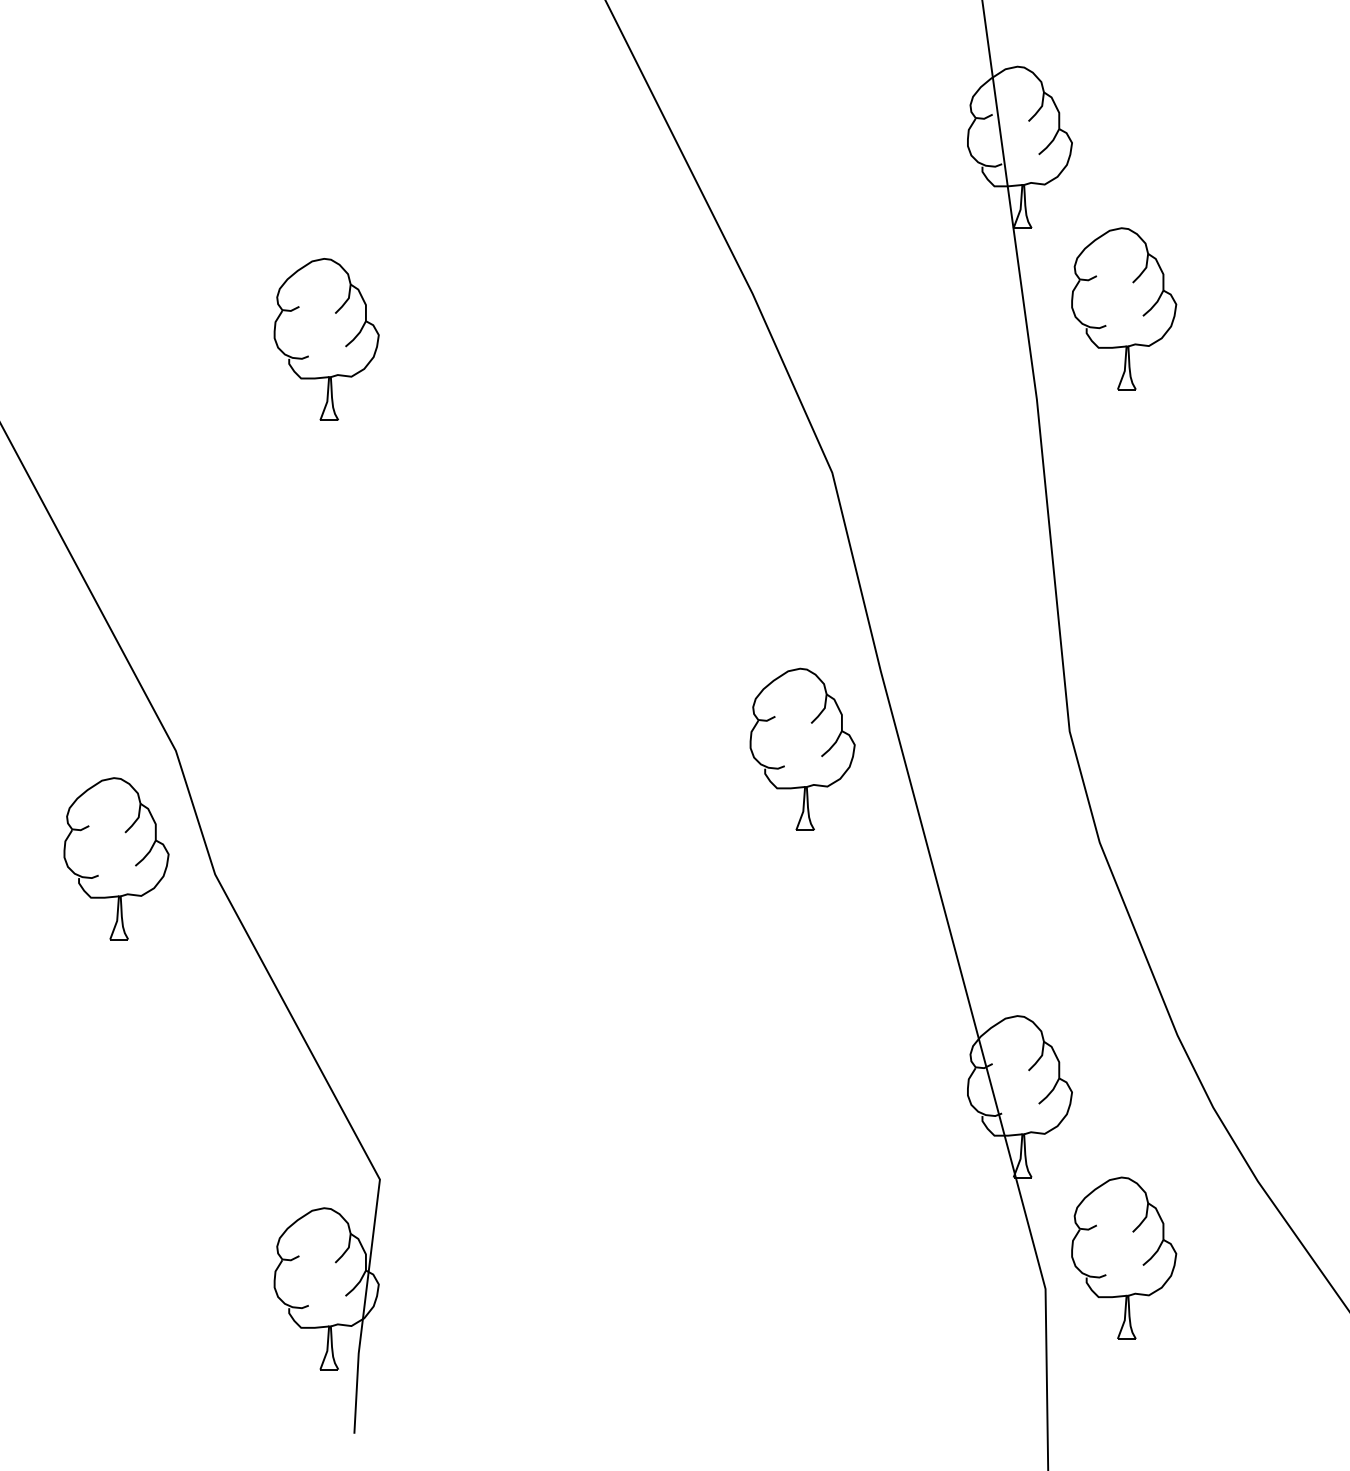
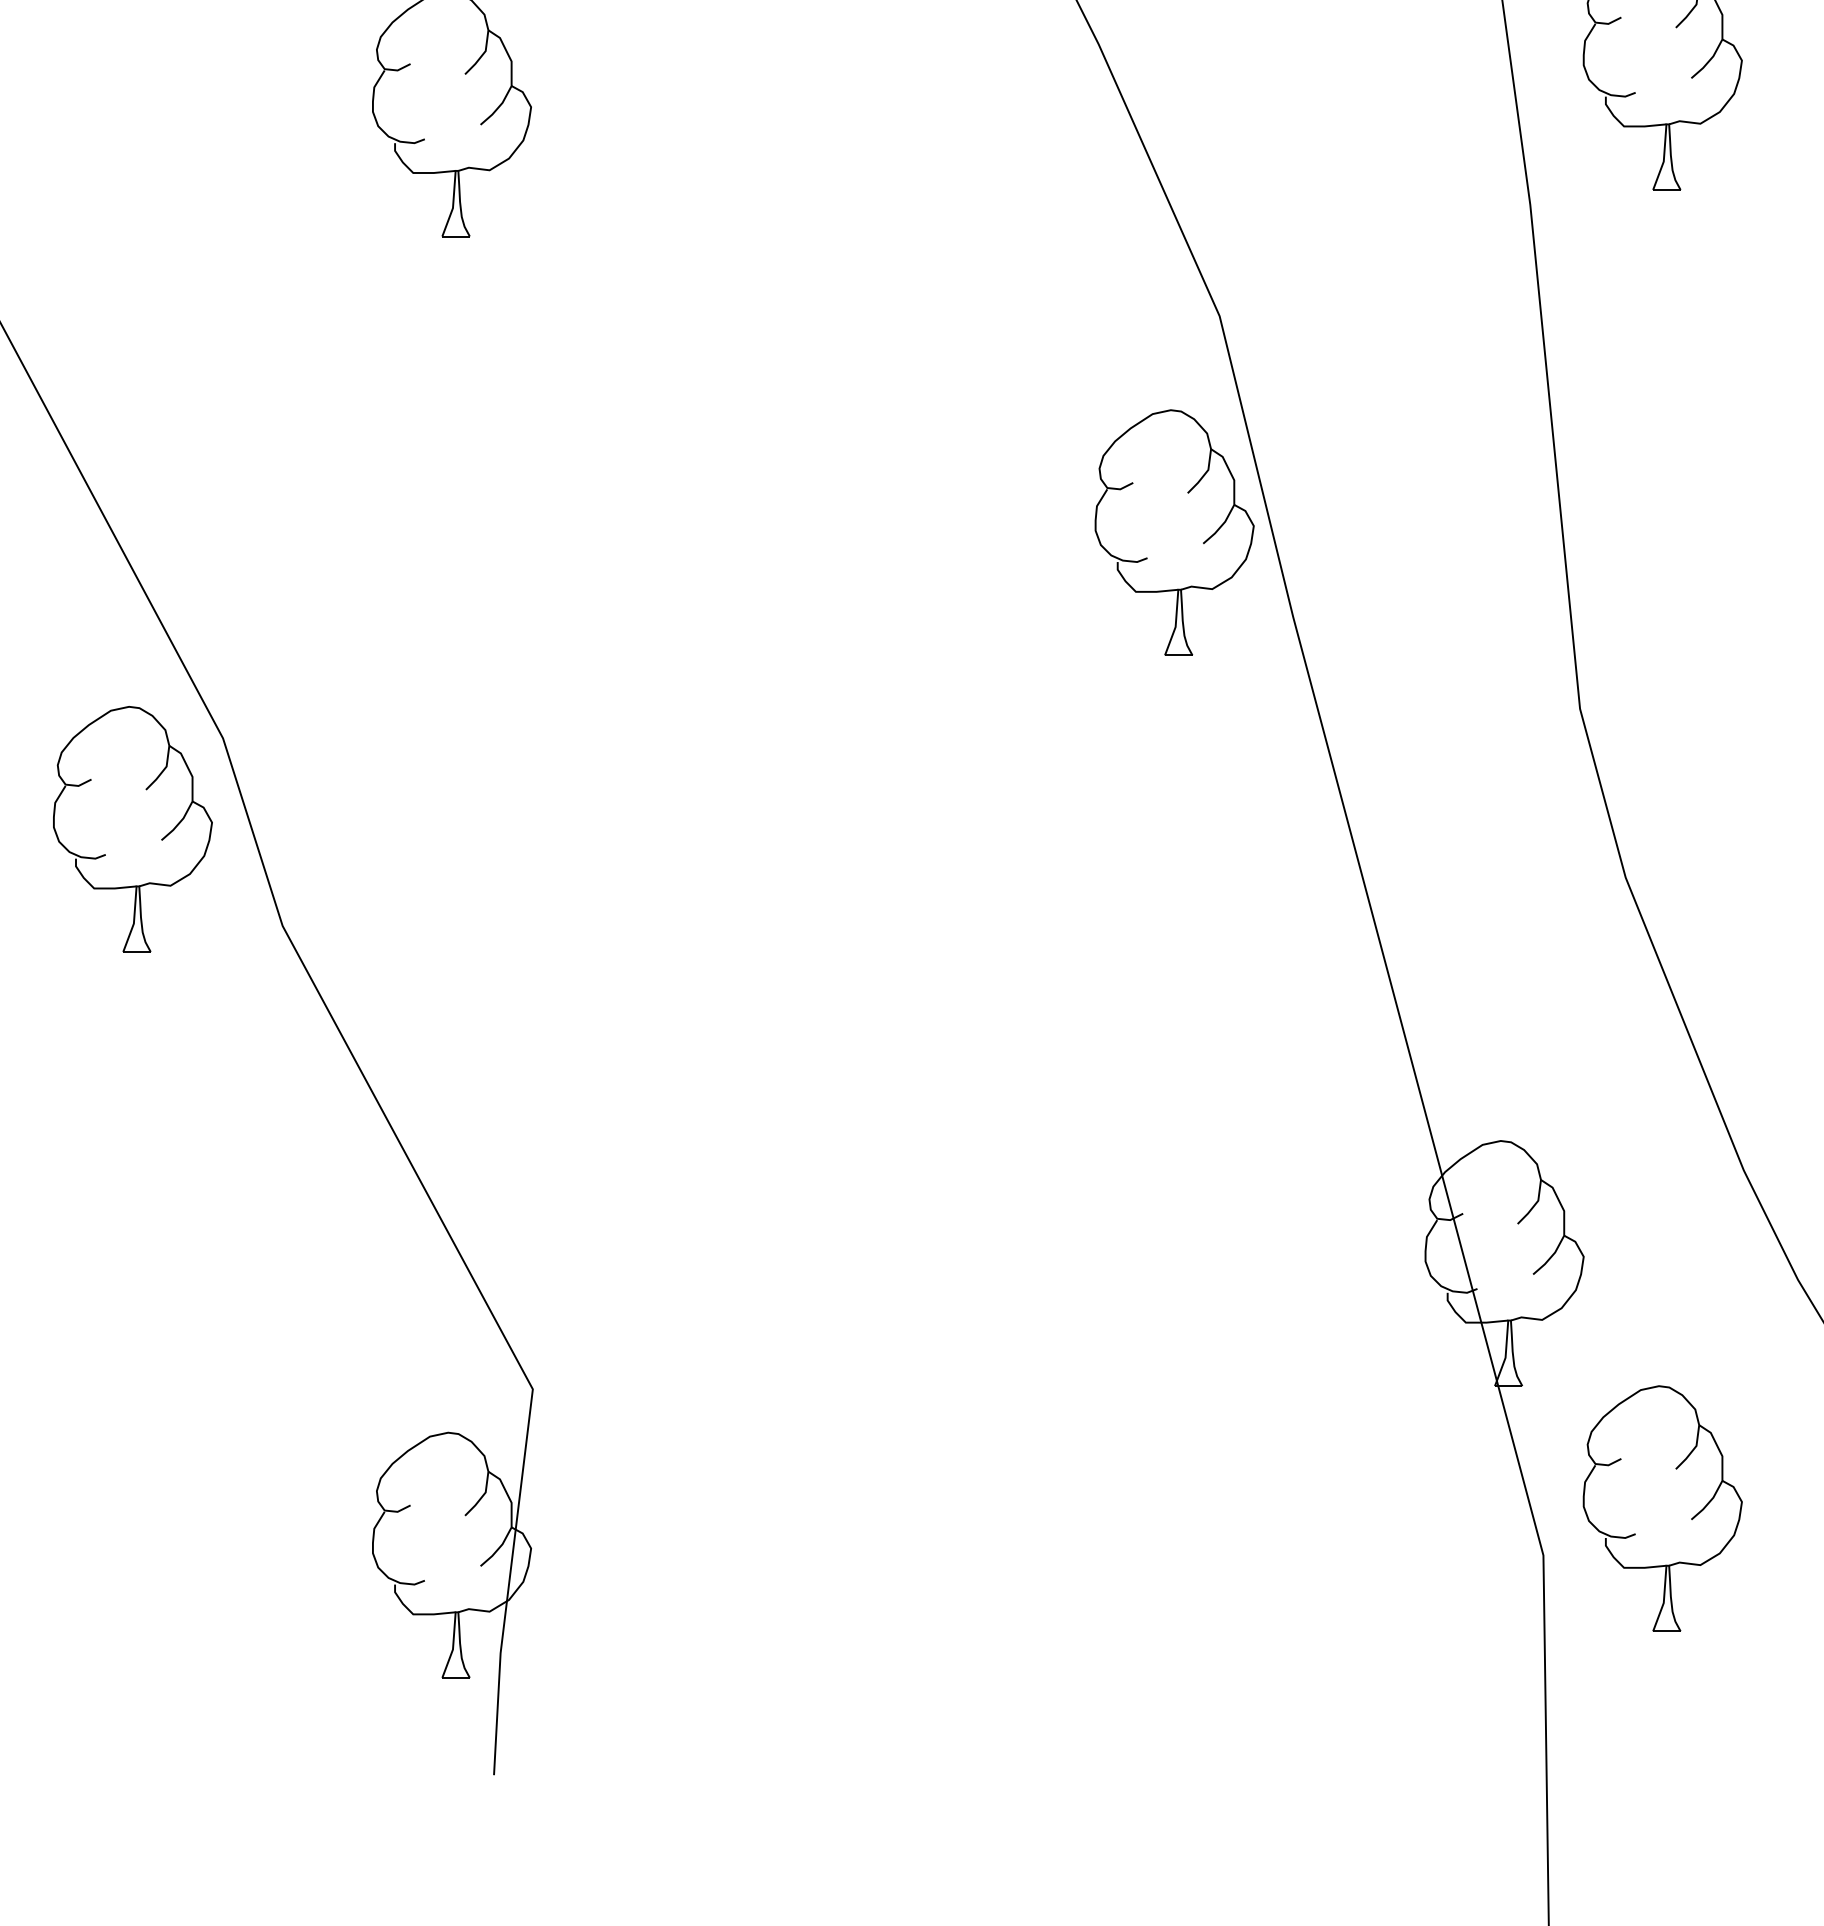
part: (802, 748) -> (1174, 531), moved
part: (116, 858) -> (132, 828), moved

